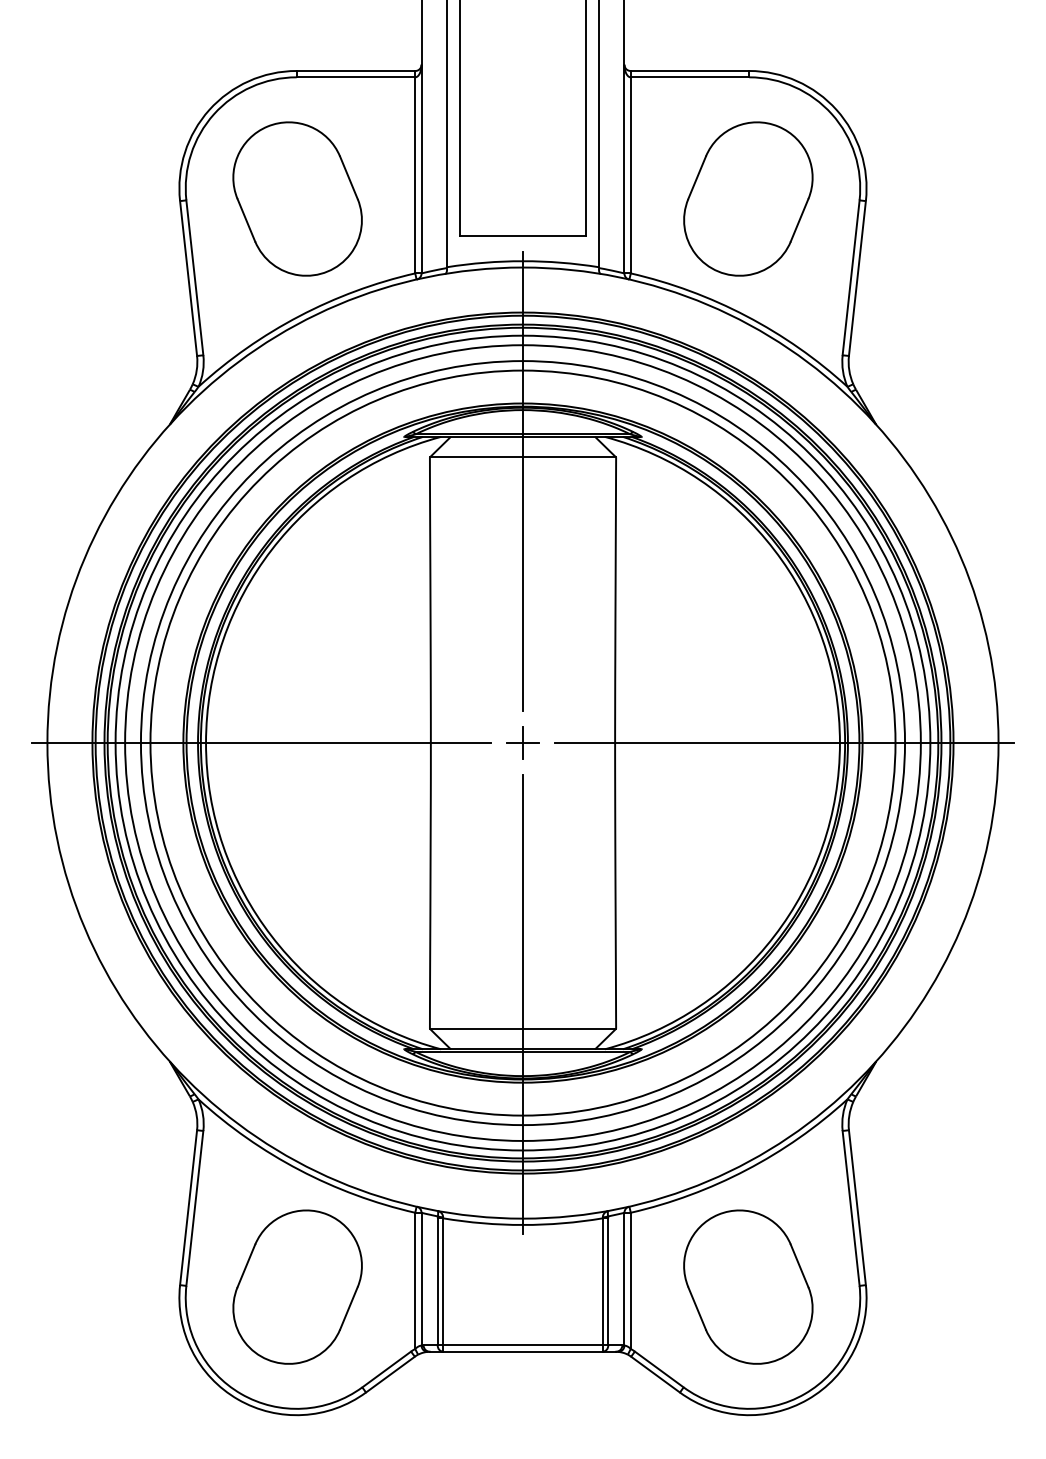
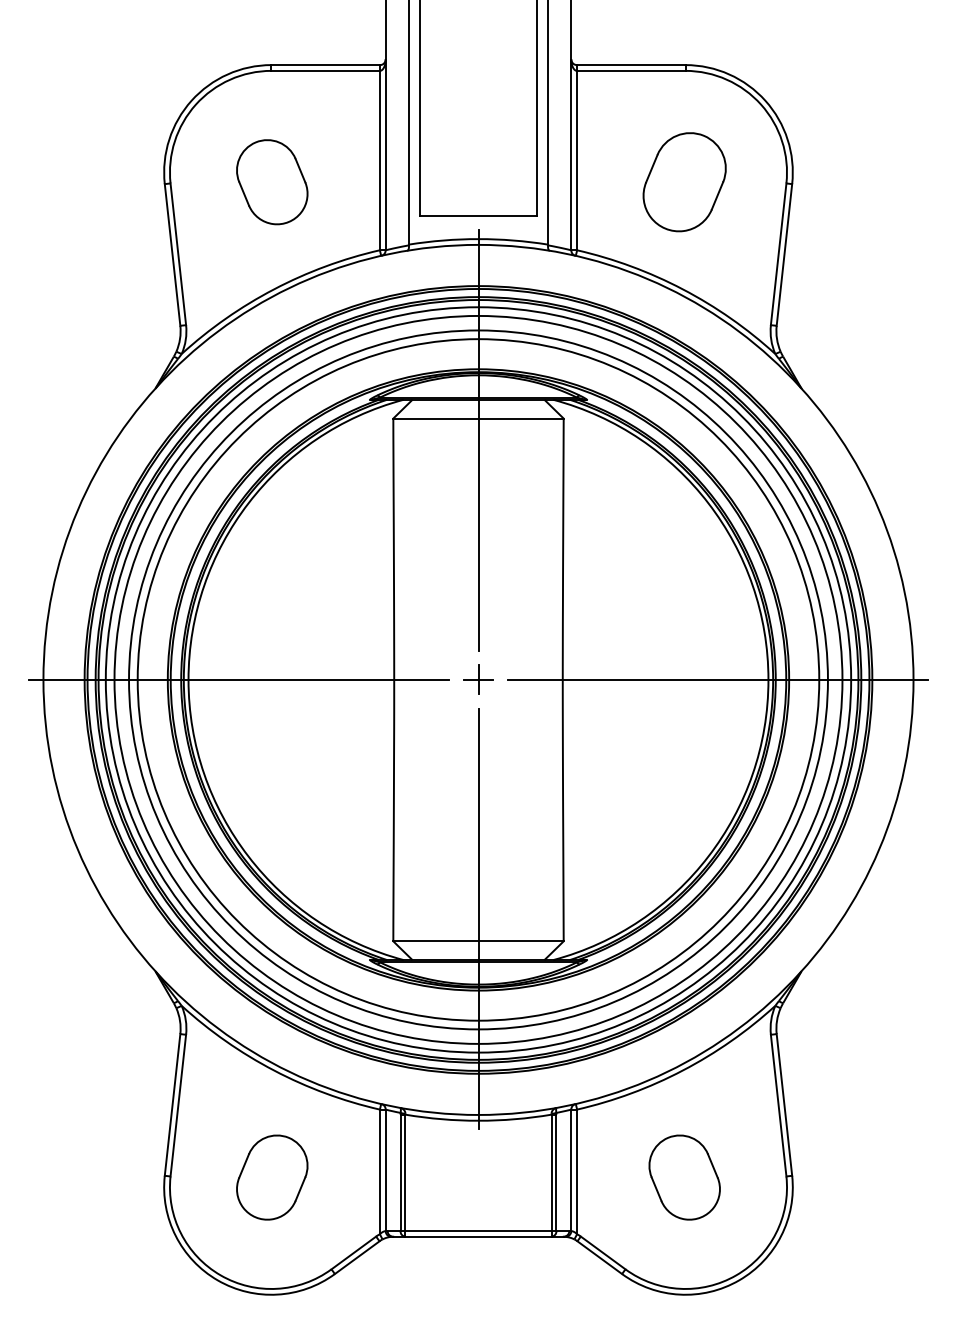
part: (297, 198) -> (272, 181), size x0.6
part: (748, 198) -> (684, 181), size x0.7
part: (297, 1286) -> (272, 1177), size x0.6
part: (748, 1286) -> (684, 1177), size x0.6

